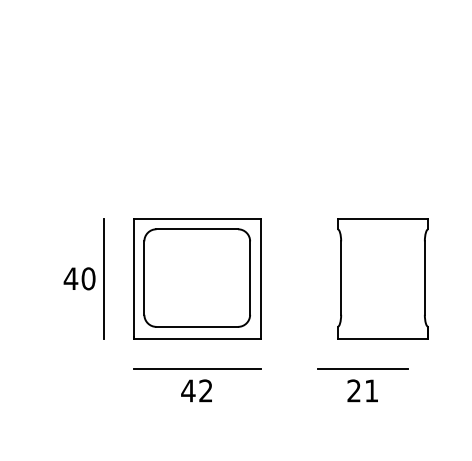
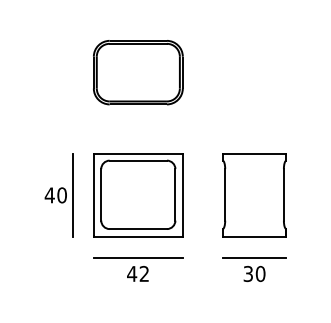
part: (196, 103) -> (137, 72), added
part: (382, 278) -> (254, 195), moved
text: (362, 390) -> (254, 273), 21 -> 30

